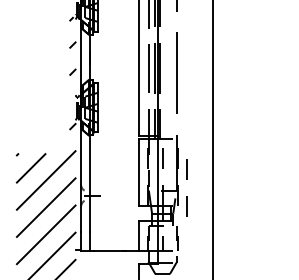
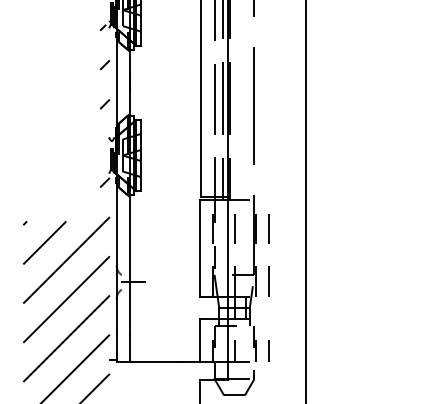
line: (186, 179) -> (268, 243), moved
line: (186, 243) -> (268, 351), added

